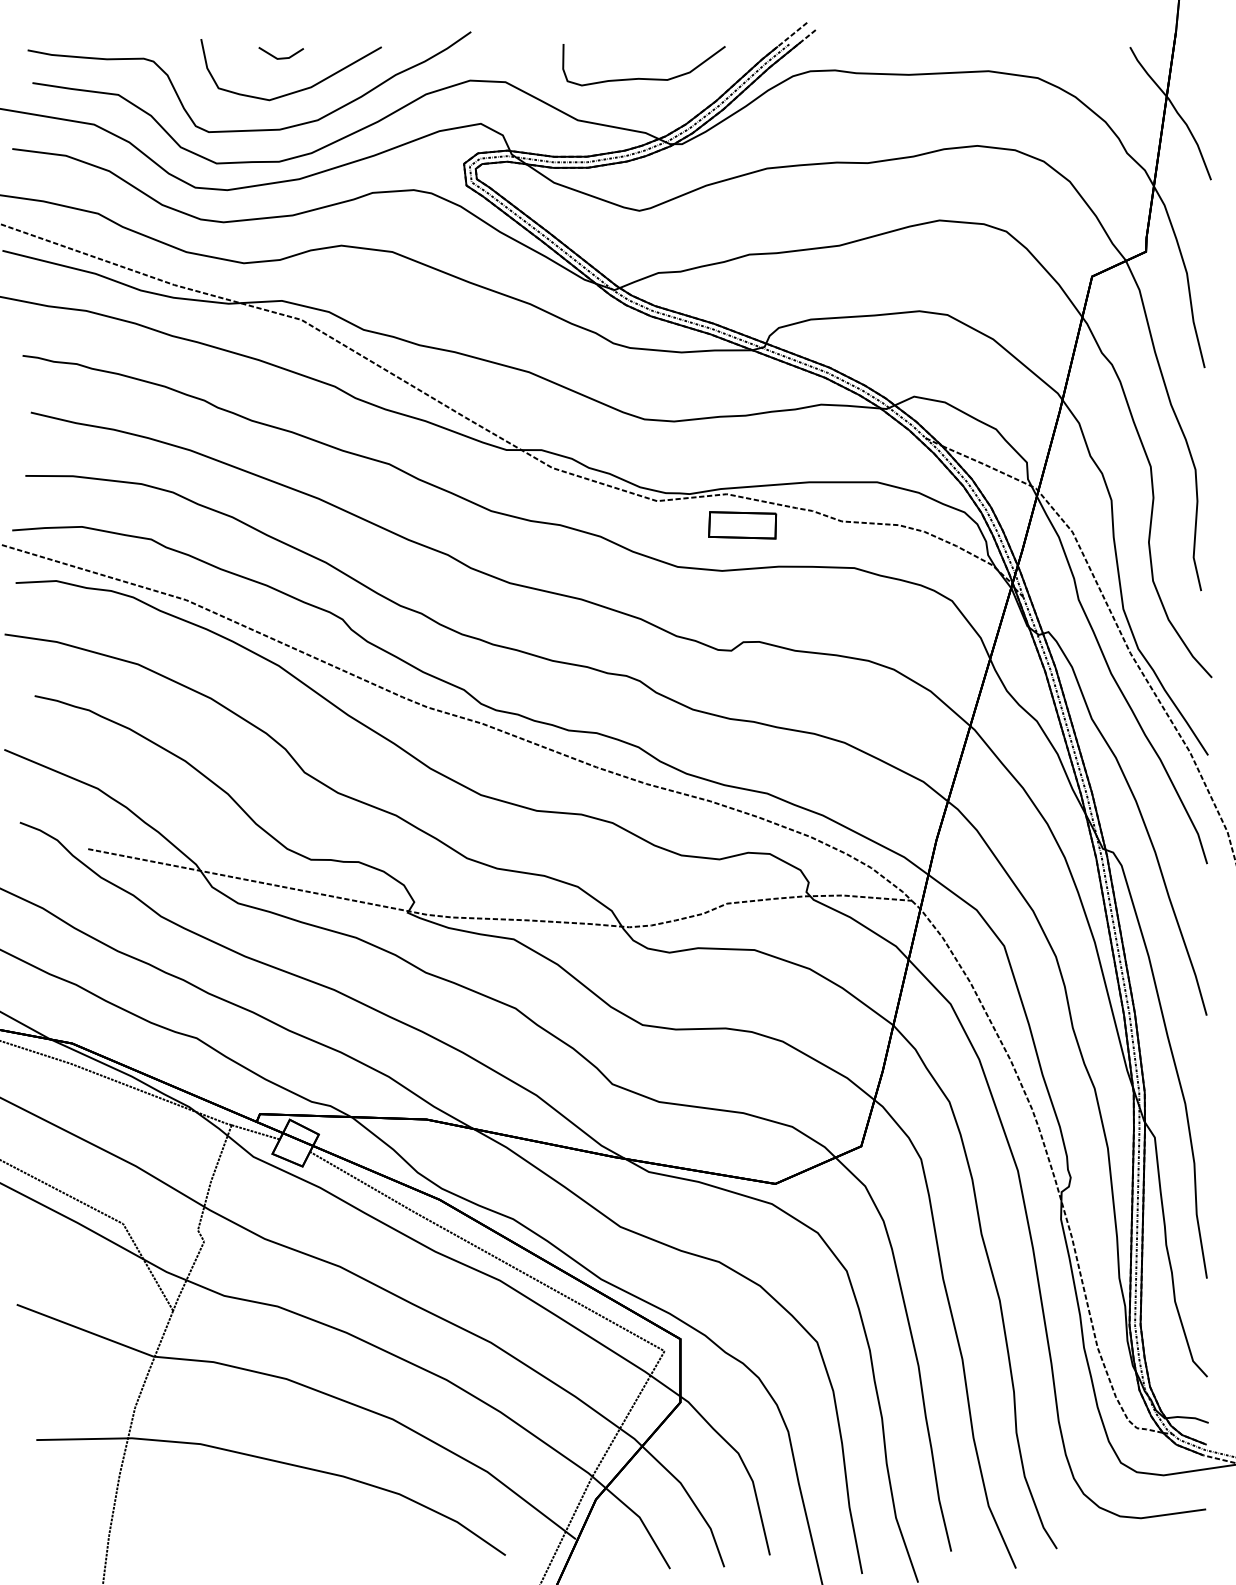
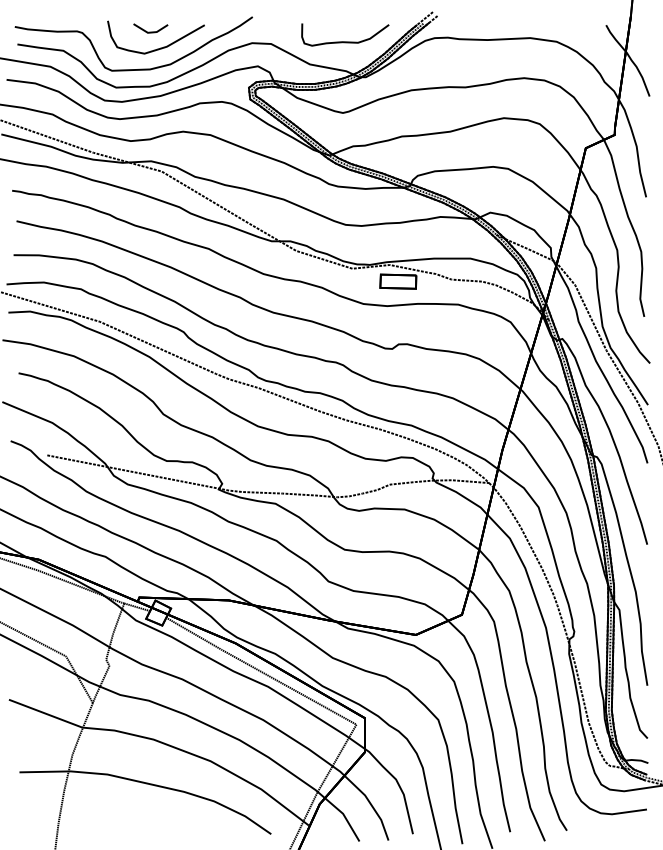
part: (280, 53) -> (150, 28), size x1.43

